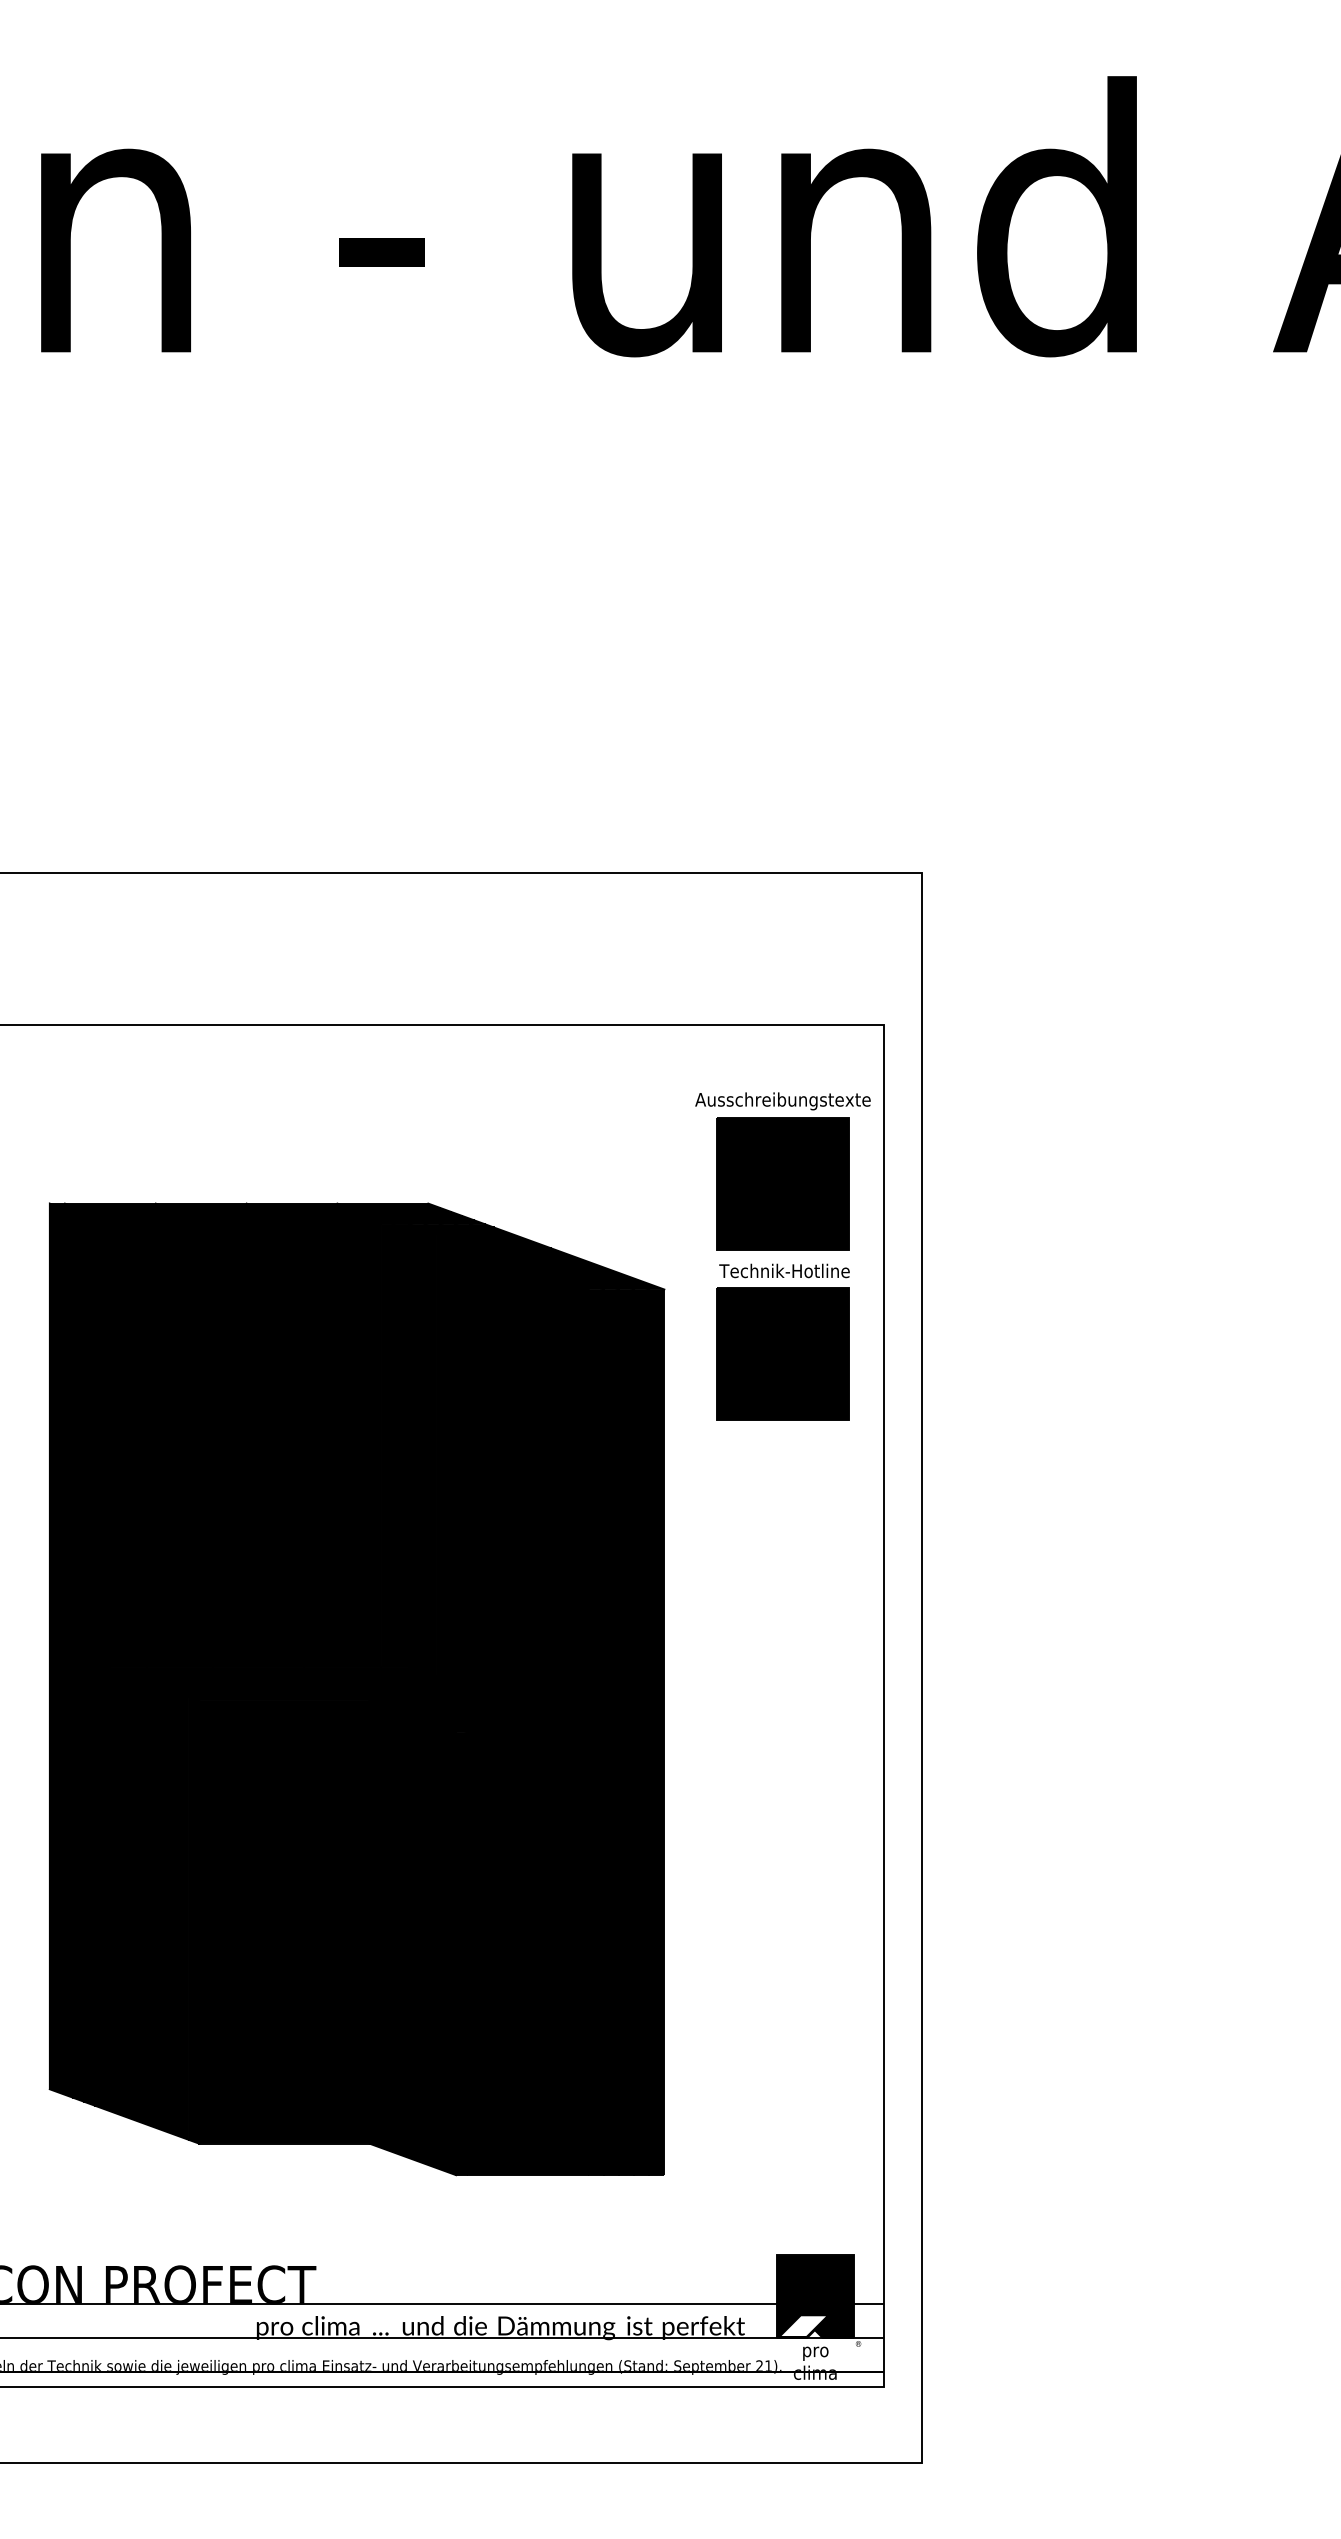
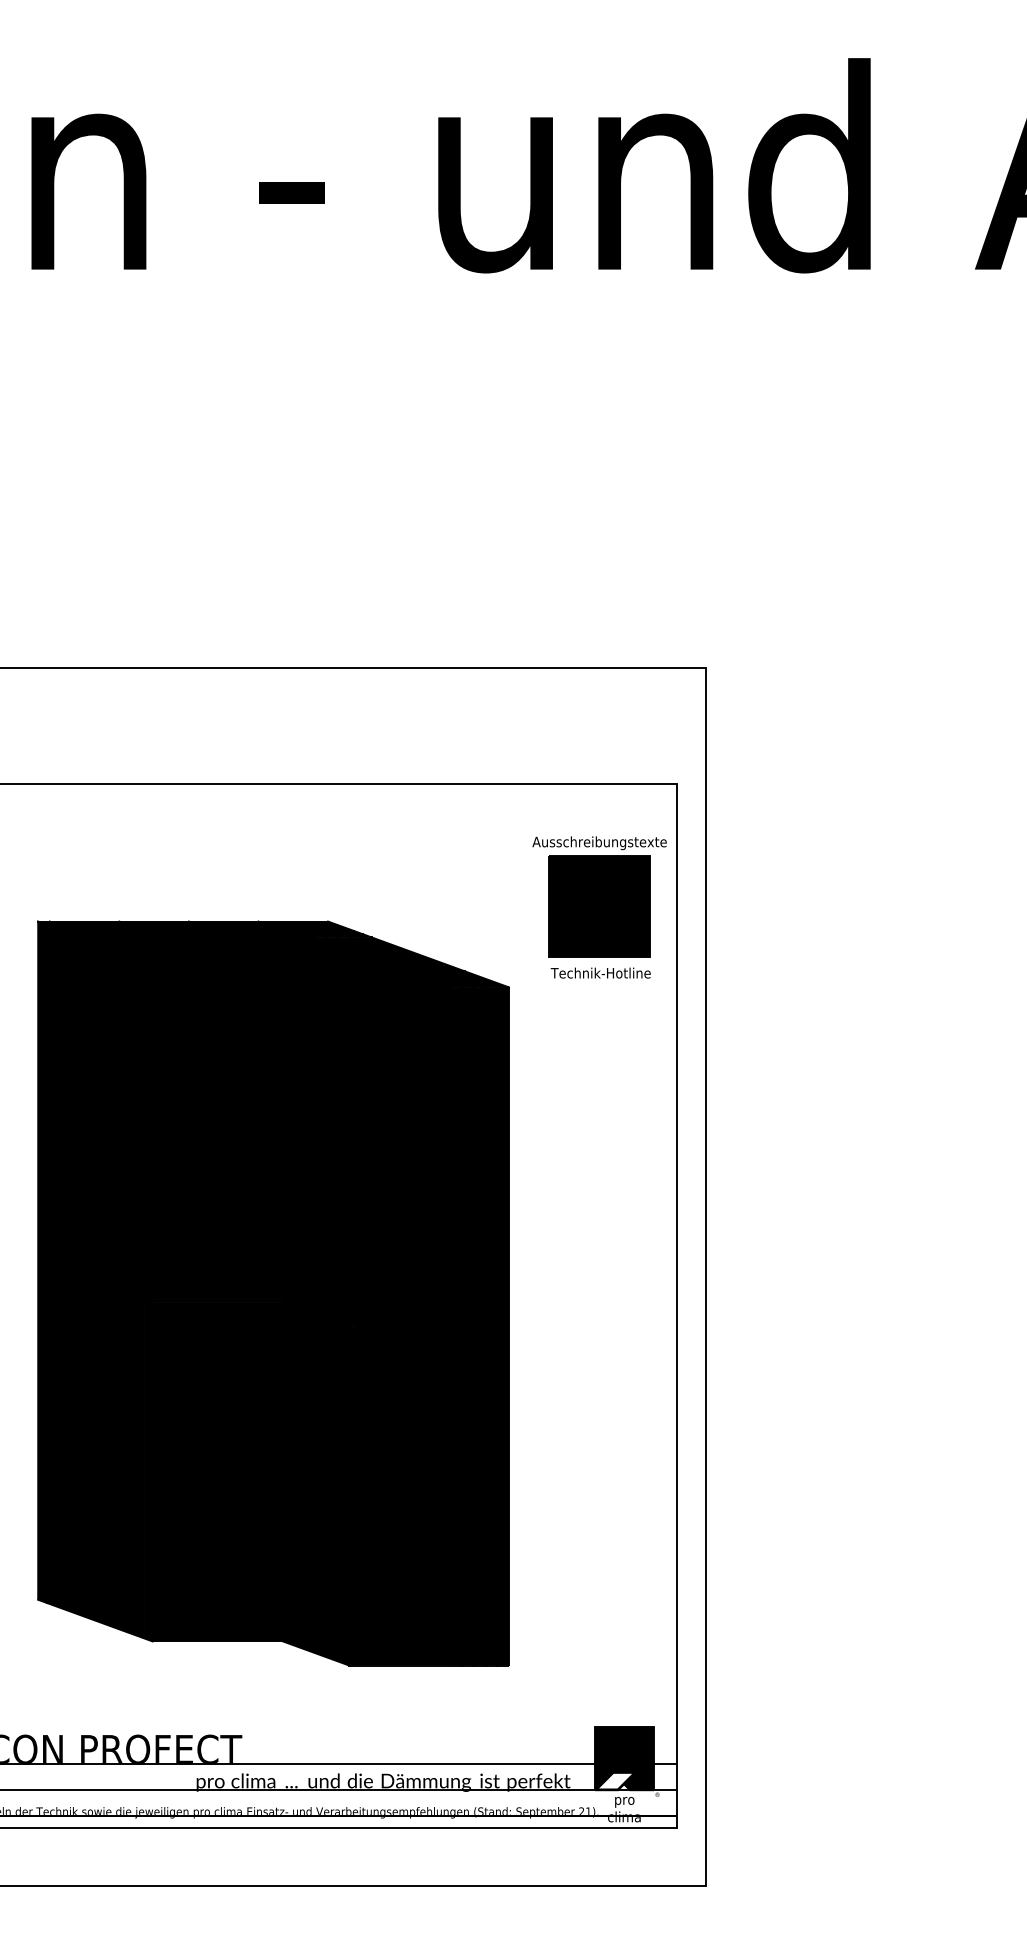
part: (782, 1353) -> (599, 1036), removed

